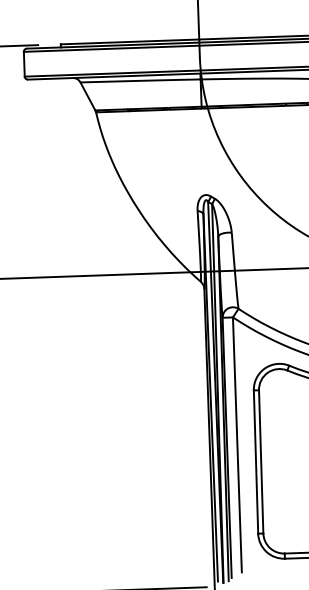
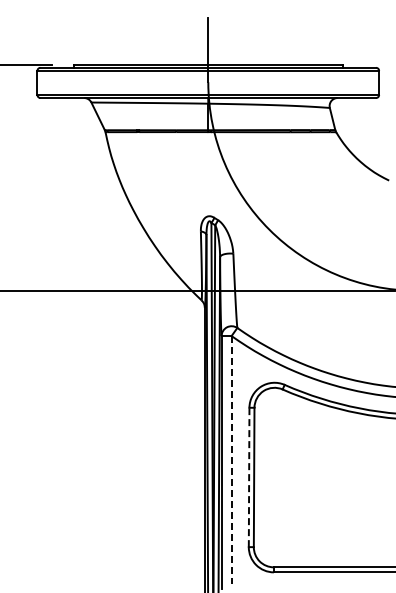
line: (237, 445) -> (231, 460), solid -> dashed
line: (256, 462) -> (249, 477), solid -> dashed

